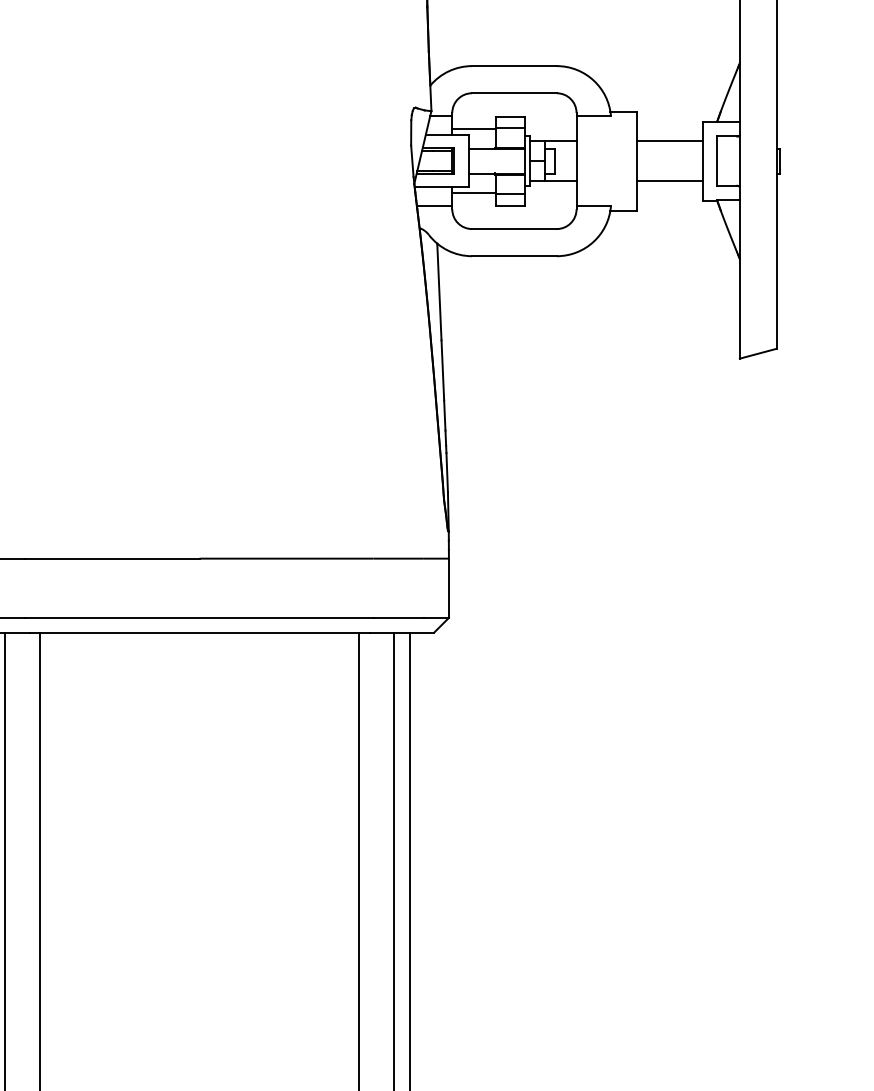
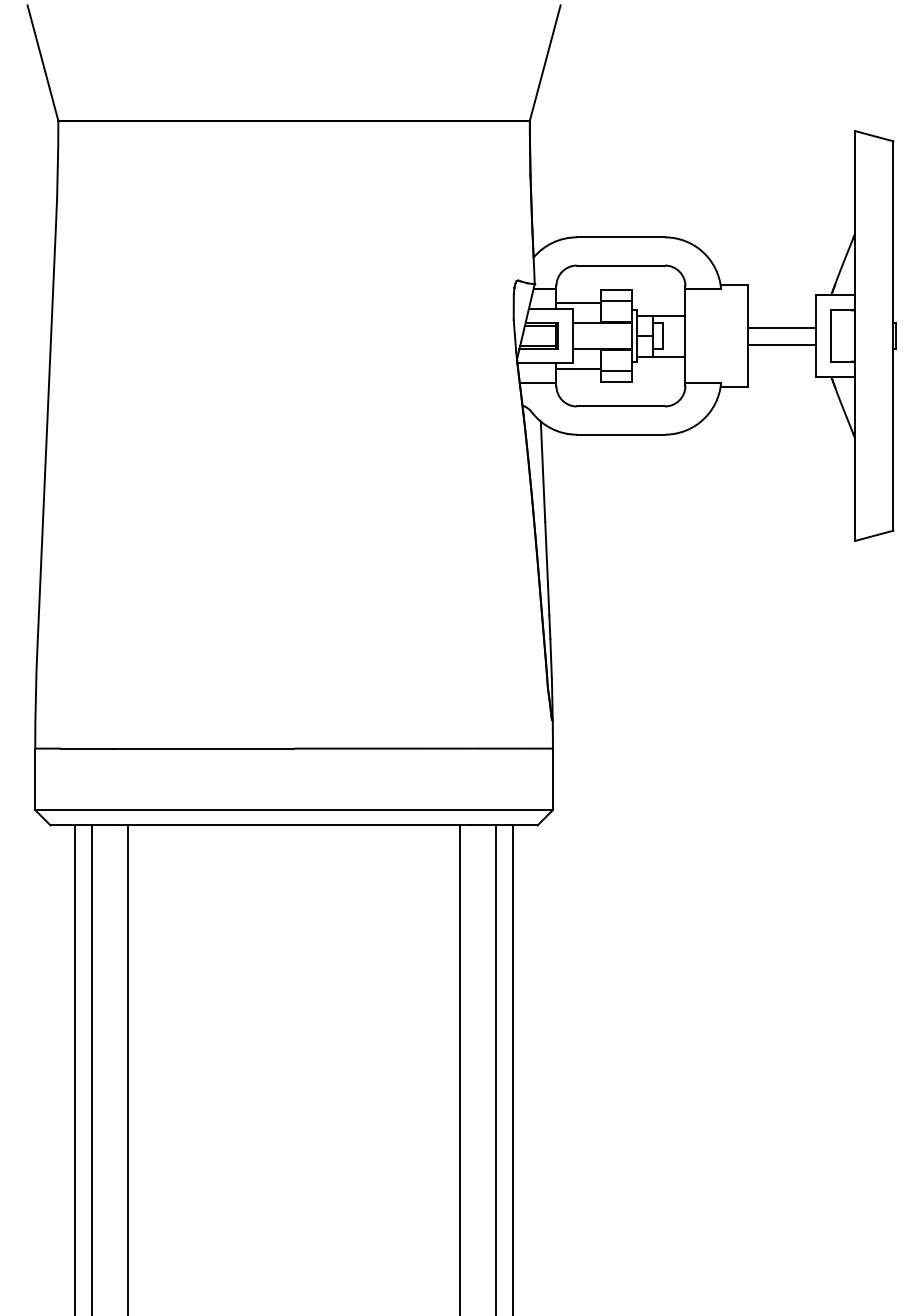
line: (669, 141) -> (781, 344), moved
line: (669, 180) -> (781, 327), moved

